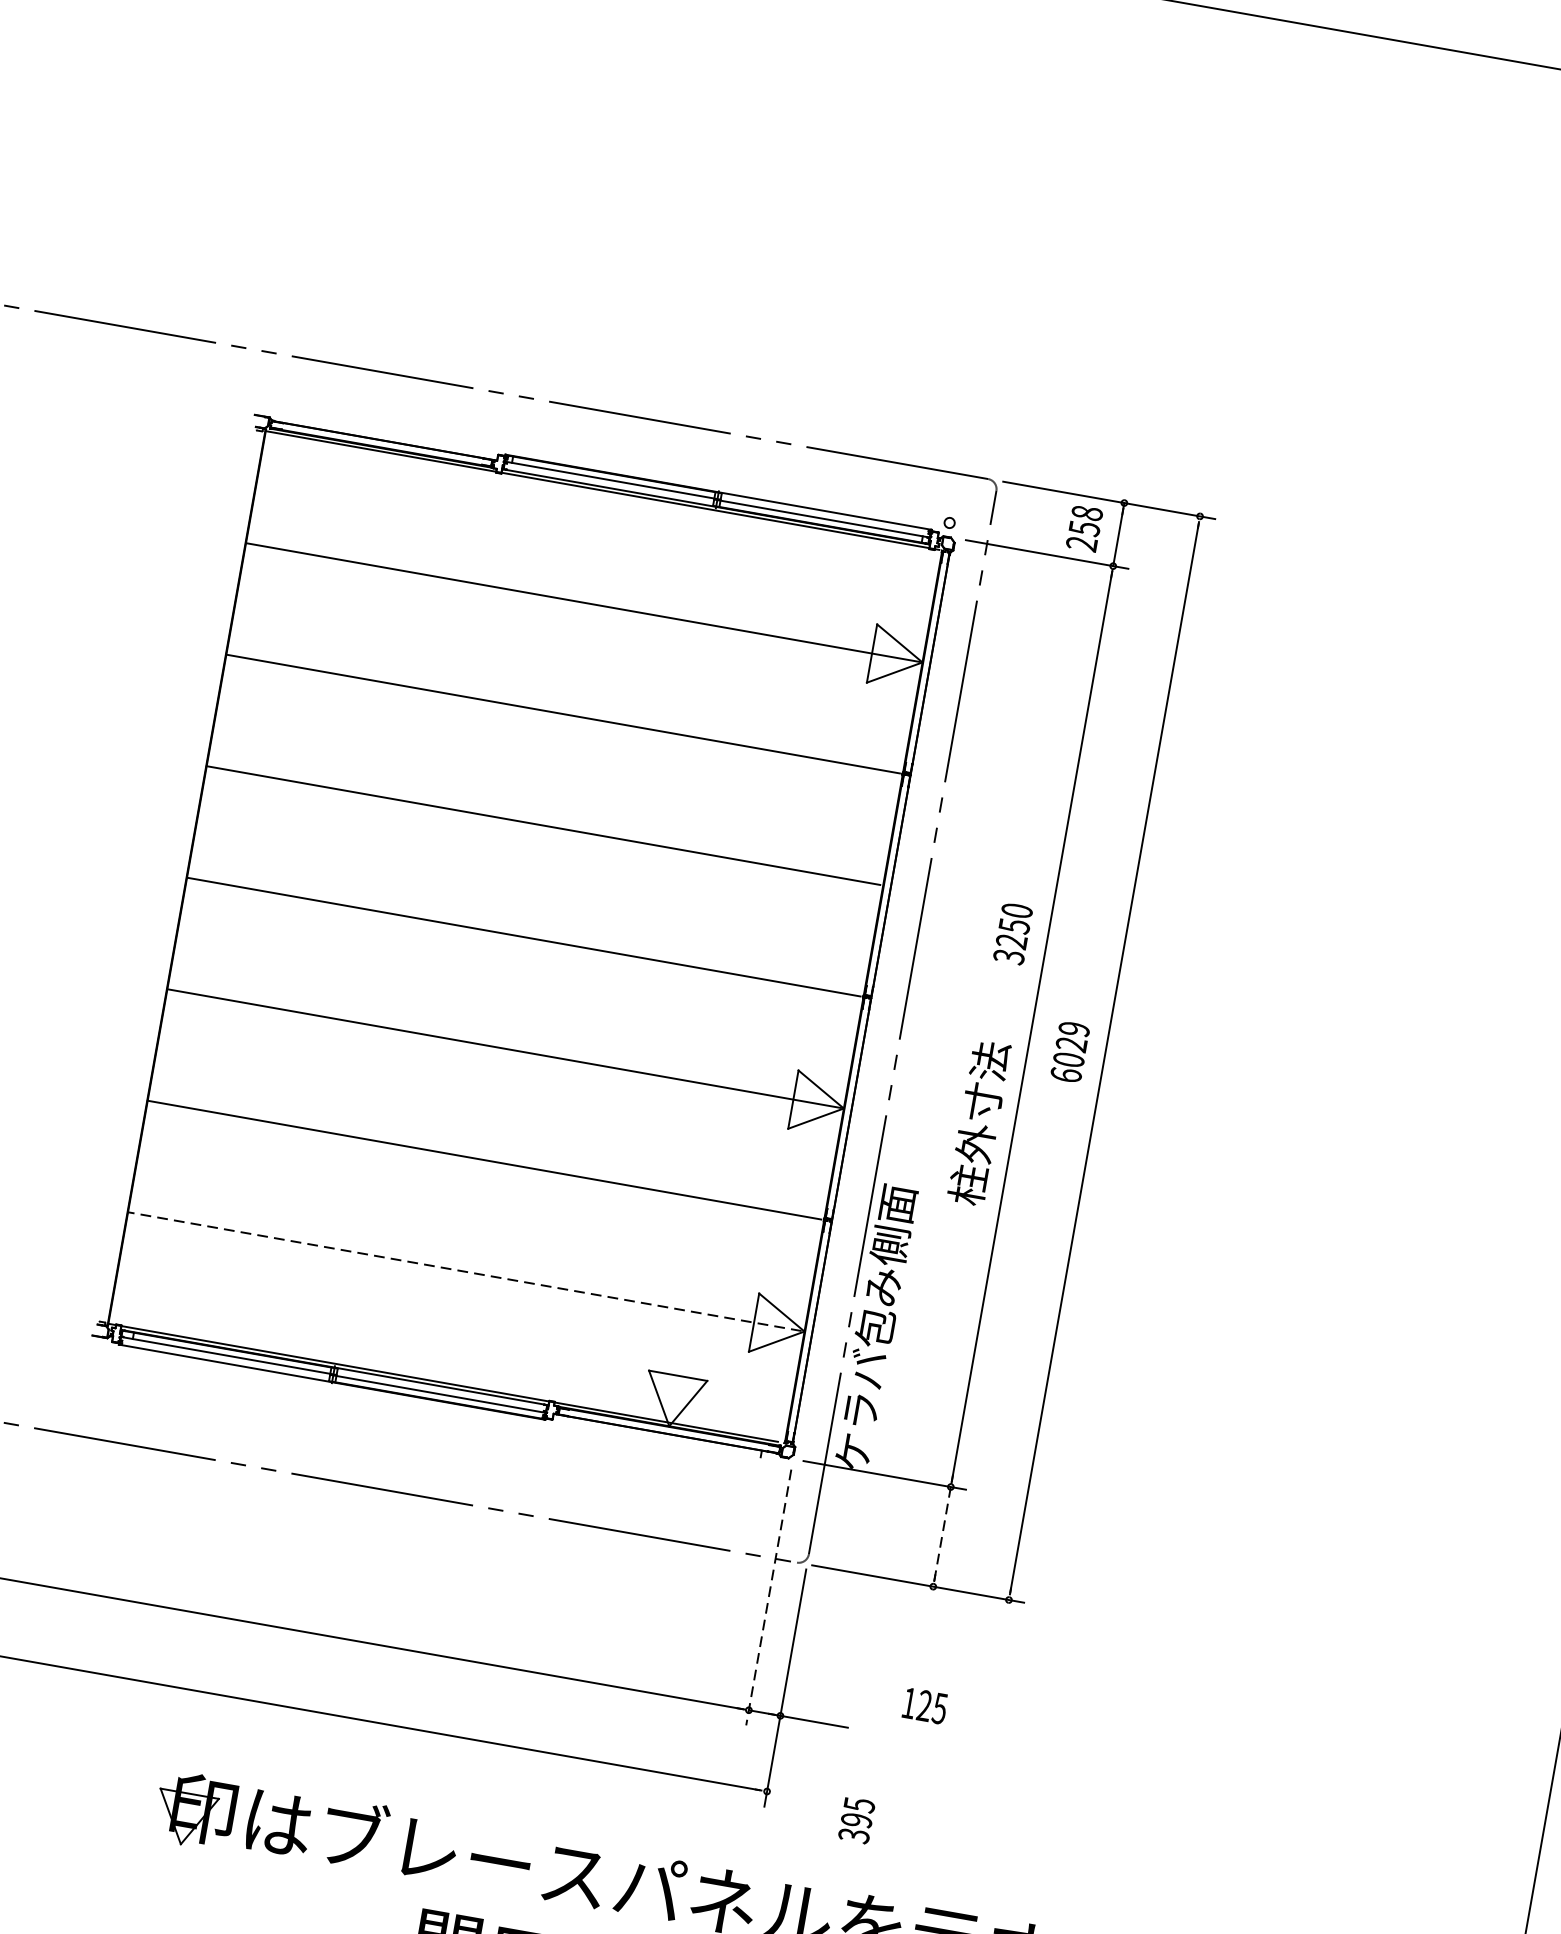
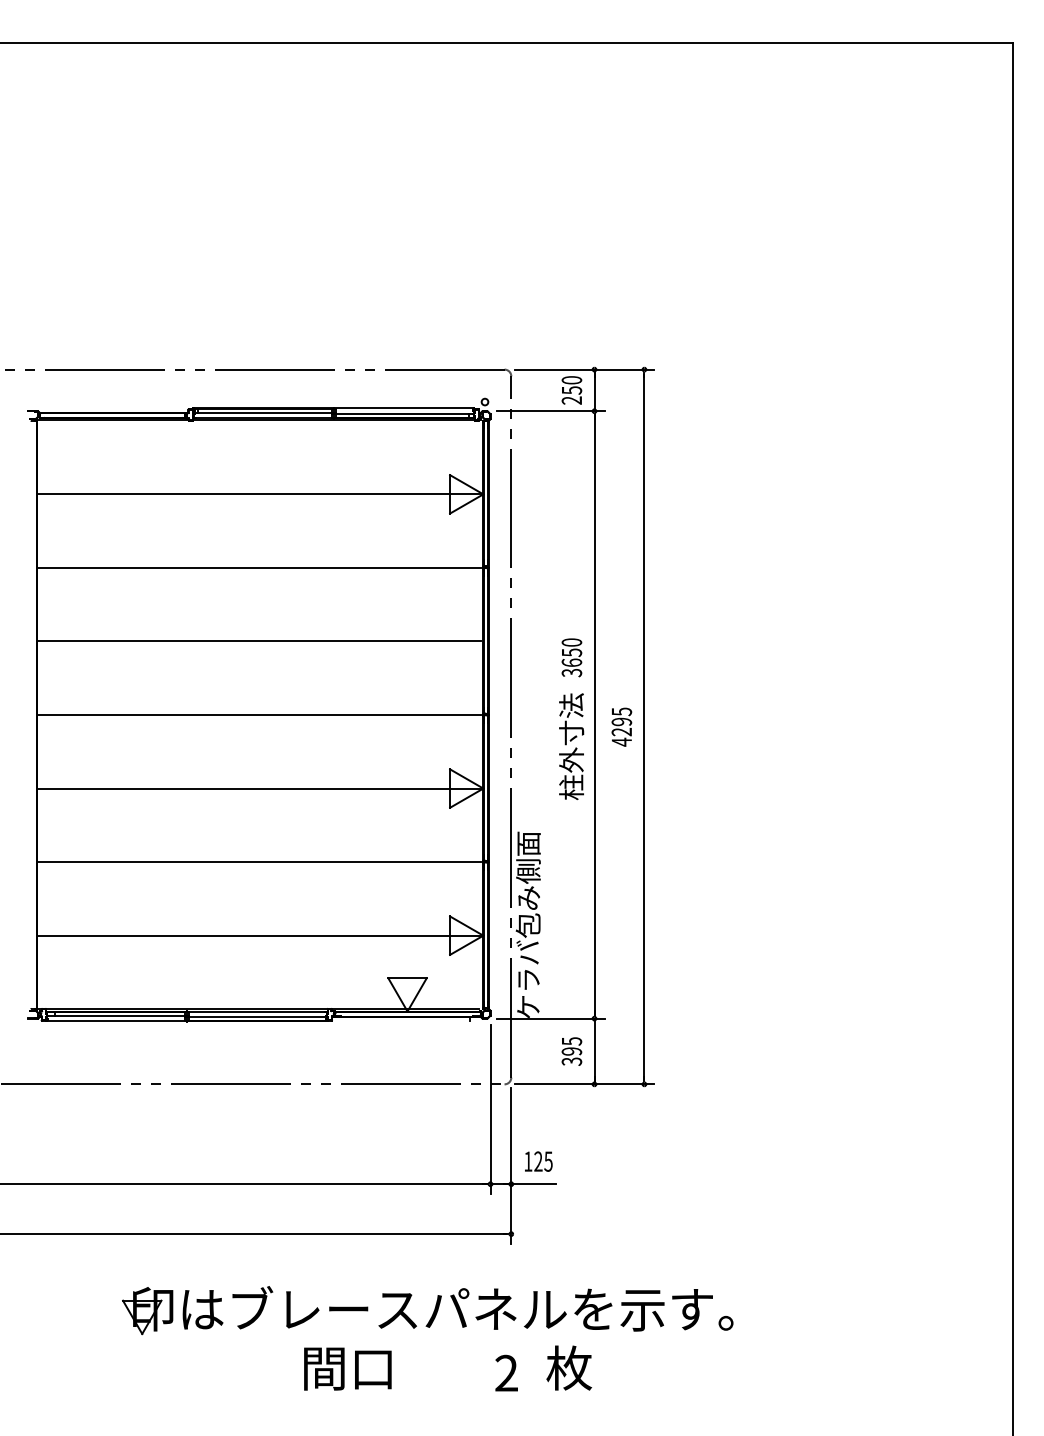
text: (1086, 513) -> (571, 380), 258 -> 250
text: (1011, 940) -> (571, 662), 3250 -> 3650
text: (1069, 1051) -> (621, 726), 6029 -> 4295
text: (979, 1122) -> (571, 746), moved
line: (463, 1271) -> (258, 935), dashed -> solid
line: (942, 1536) -> (594, 1051), dashed -> solid
line: (768, 1598) -> (490, 1110), dashed -> solid
text: (924, 1705) -> (538, 1161), moved
text: (856, 1820) -> (571, 1051), moved

